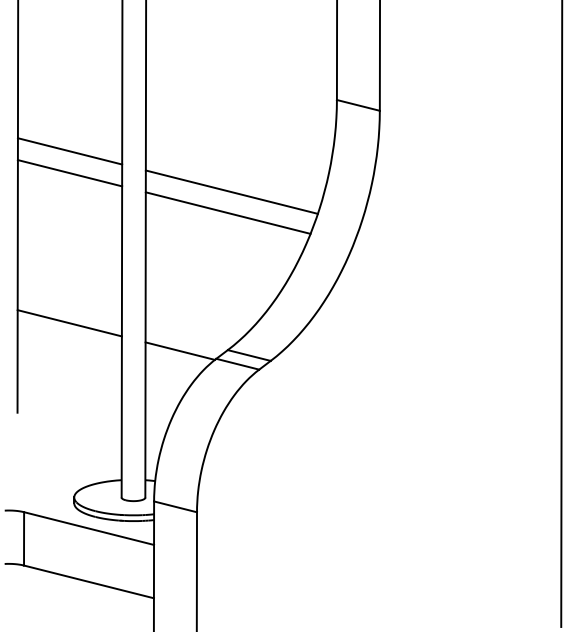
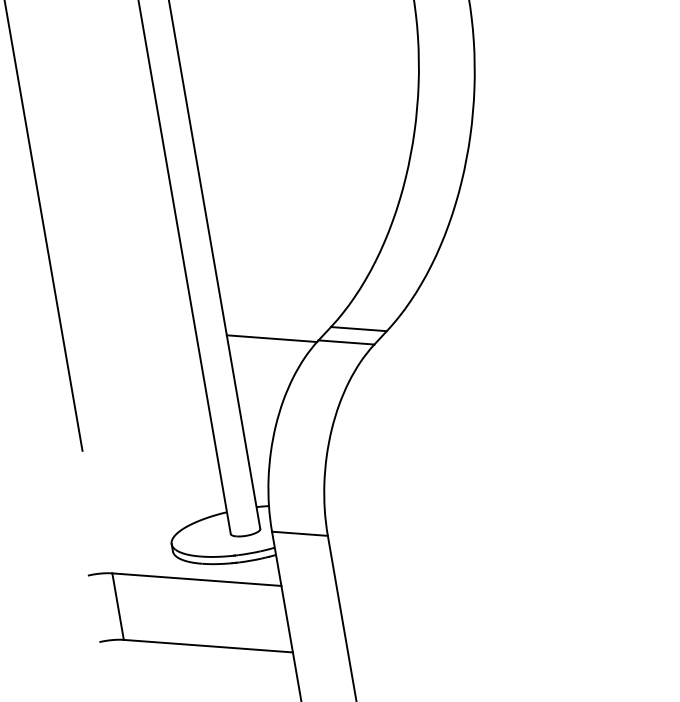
line: (69, 151) -> (90, 113), removed
line: (69, 173) -> (95, 141), removed
line: (231, 191) -> (301, 128), removed
line: (227, 212) -> (300, 155), removed
line: (69, 323) -> (127, 328), removed

